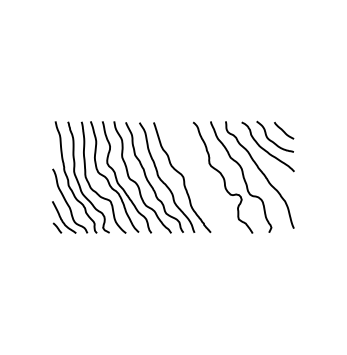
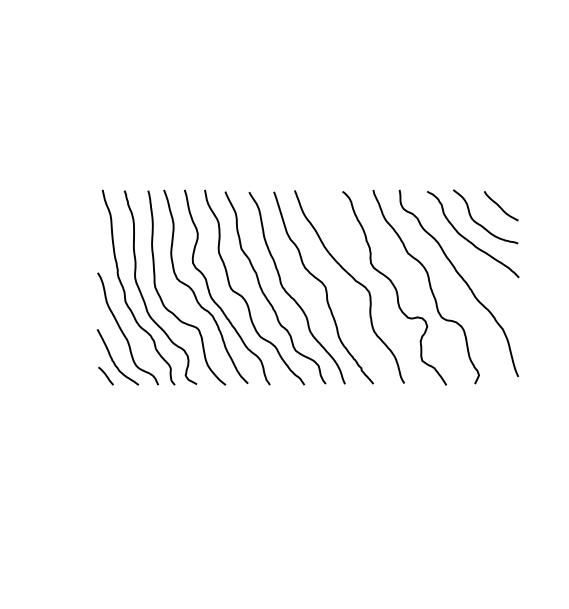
curve: (199, 173) -> (353, 280), added

